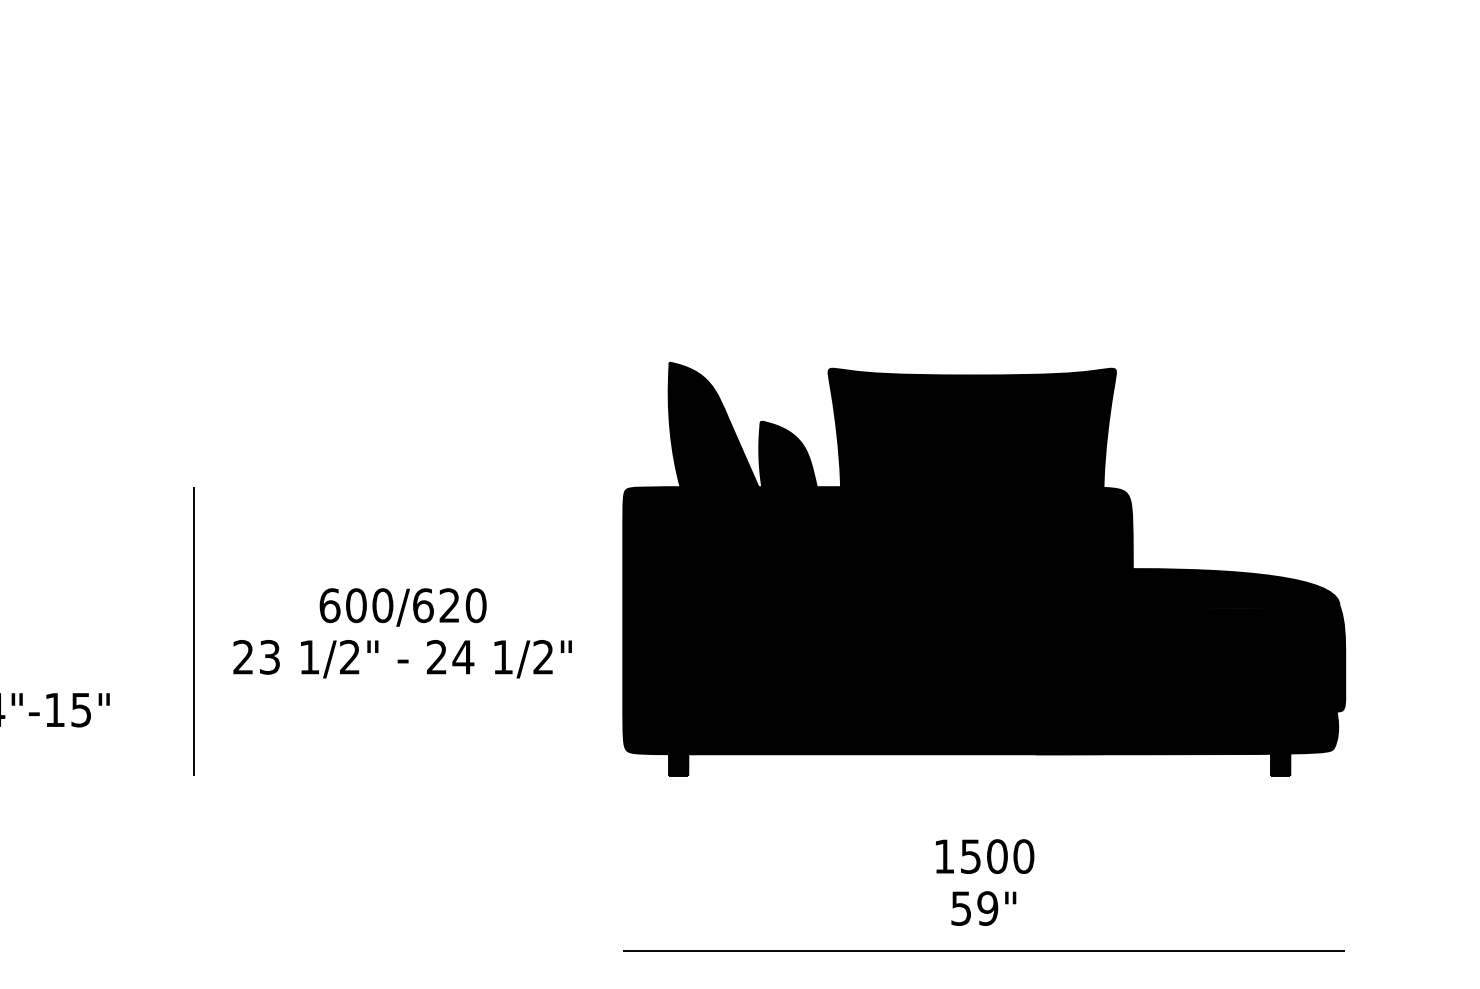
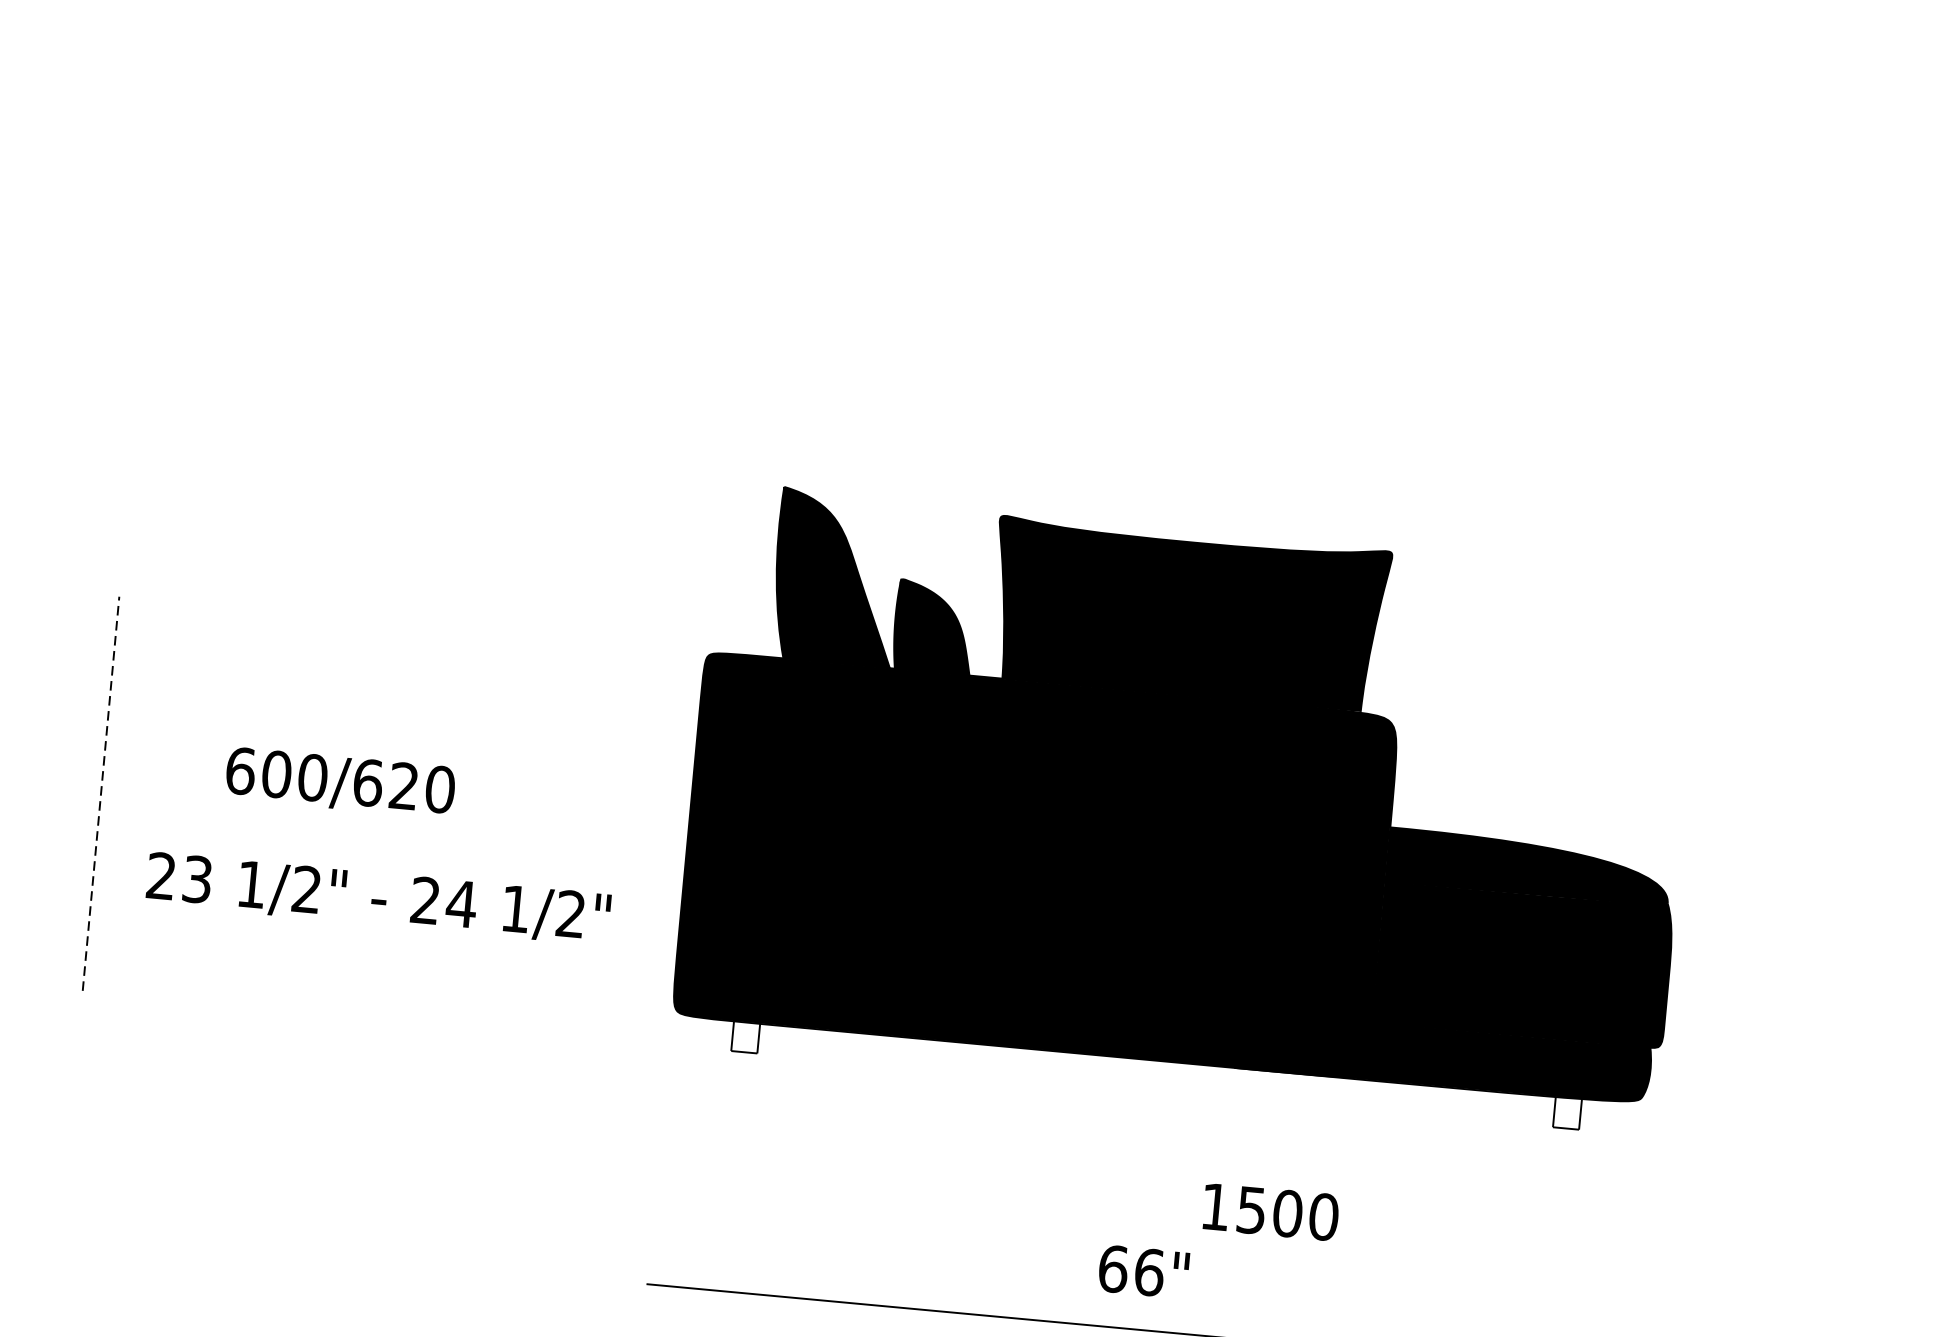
text: (402, 607) -> (339, 782), moved
line: (194, 631) -> (101, 793), solid -> dashed
text: (402, 659) -> (378, 899), moved
fill: (678, 764) -> (745, 1036), removed
fill: (1280, 764) -> (1567, 1112), removed
text: (985, 856) -> (1271, 1212), moved
text: (974, 908) -> (1131, 1270), 59" -> 66"

